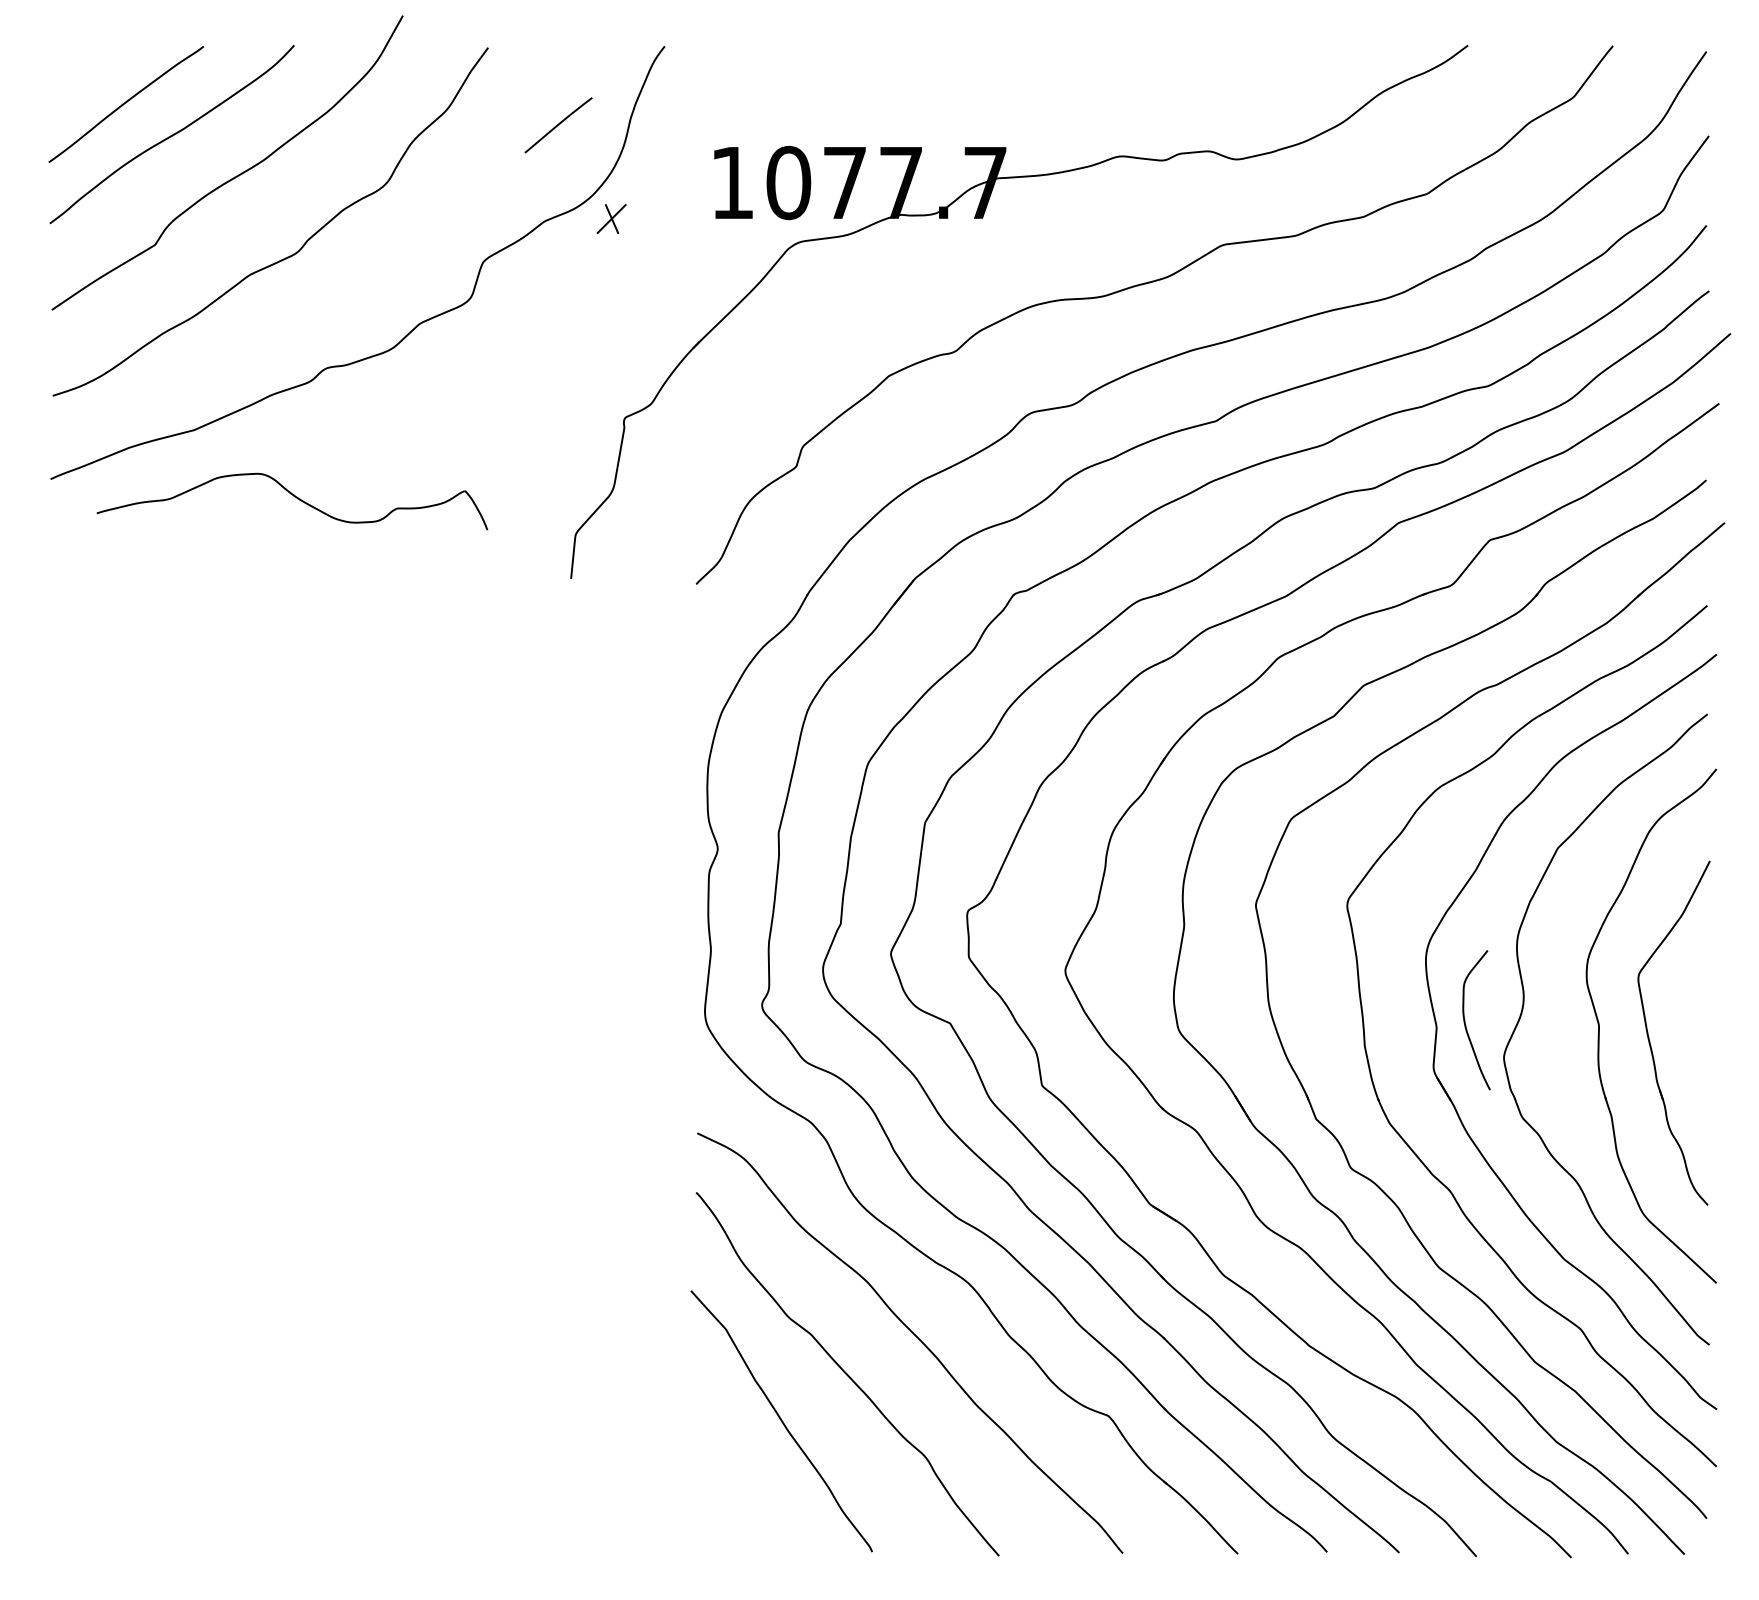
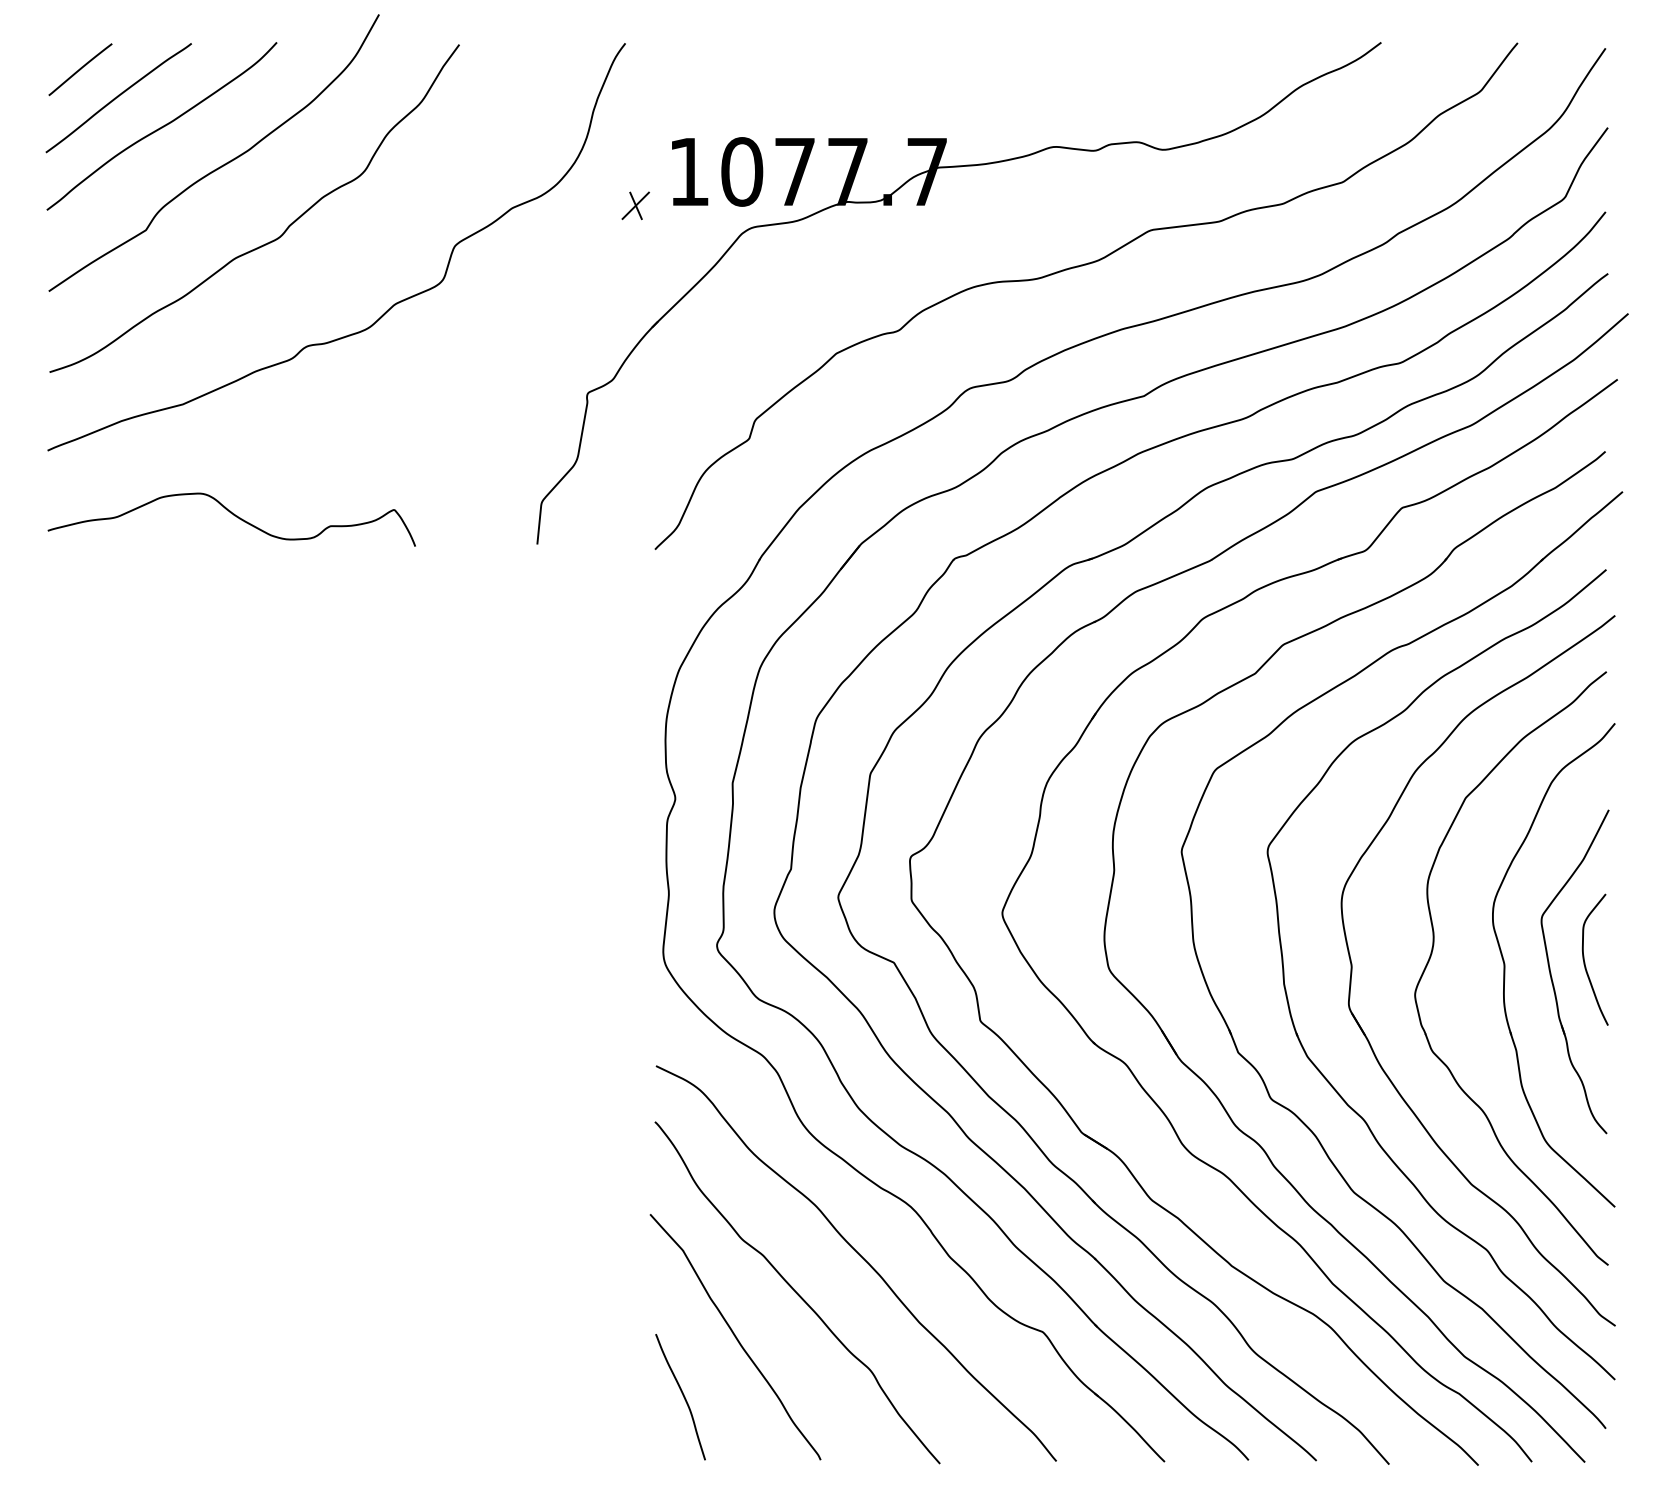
line: (558, 125) -> (80, 69), moved
part: (611, 218) -> (635, 205), moved
part: (292, 501) -> (231, 519), moved
curve: (1465, 1020) -> (1584, 959), moved
curve: (725, 1483) -> (682, 1395), added

